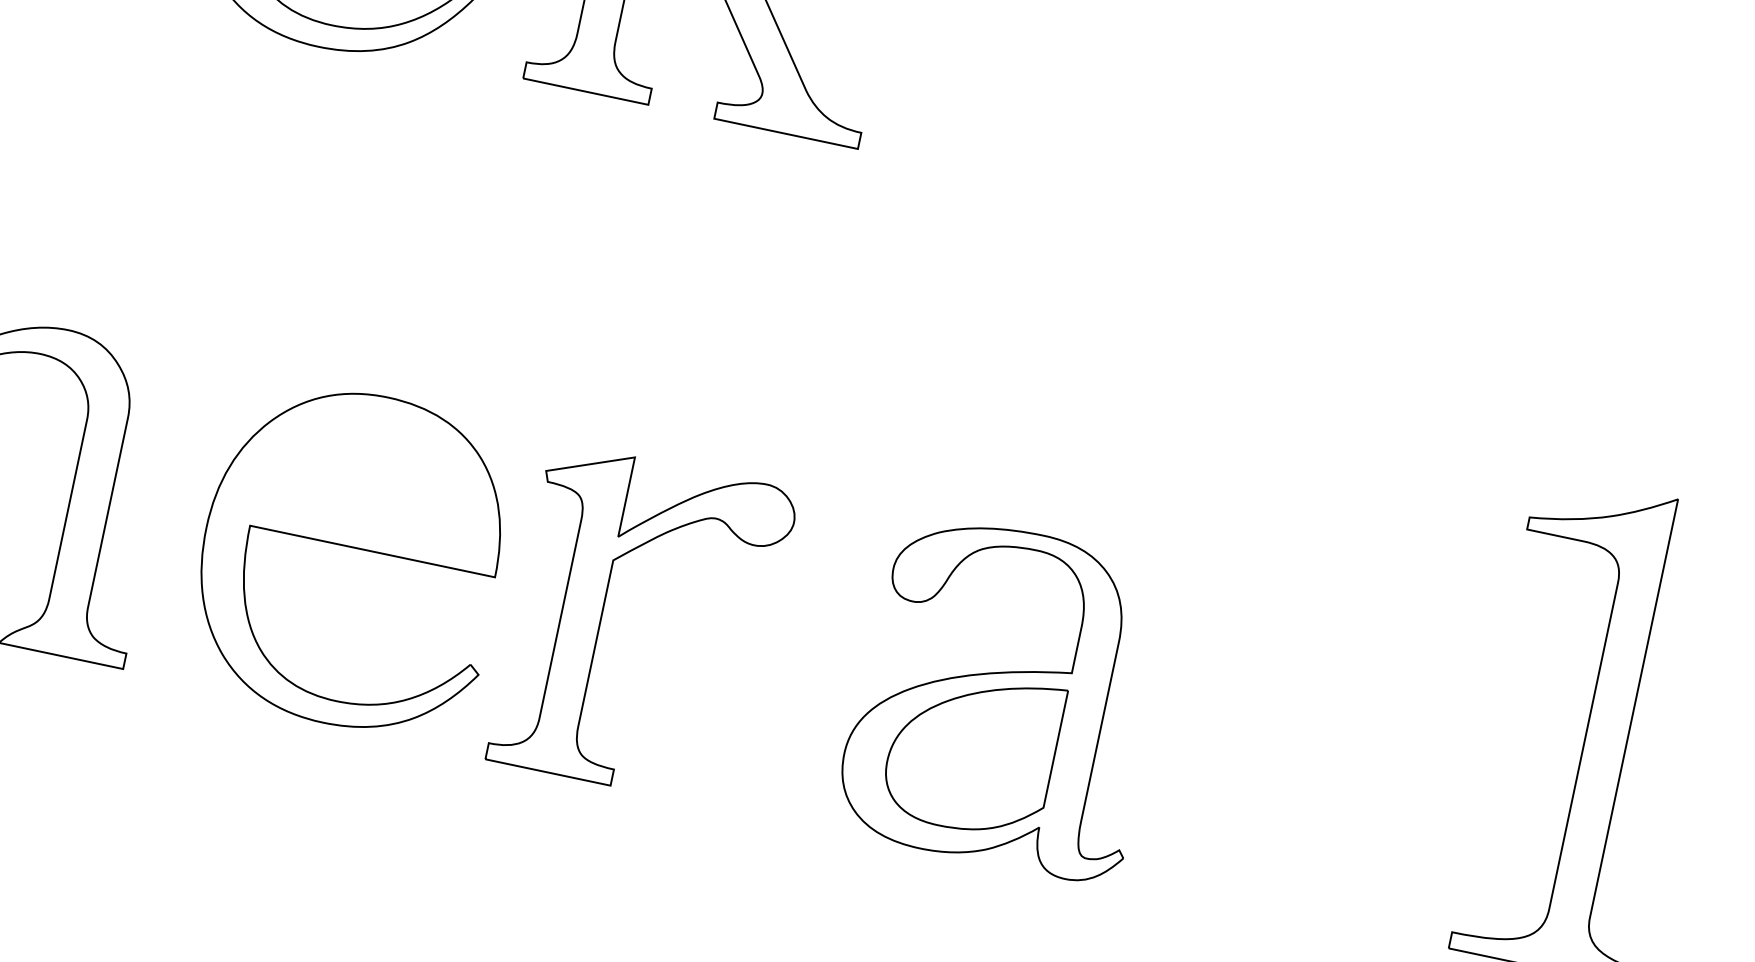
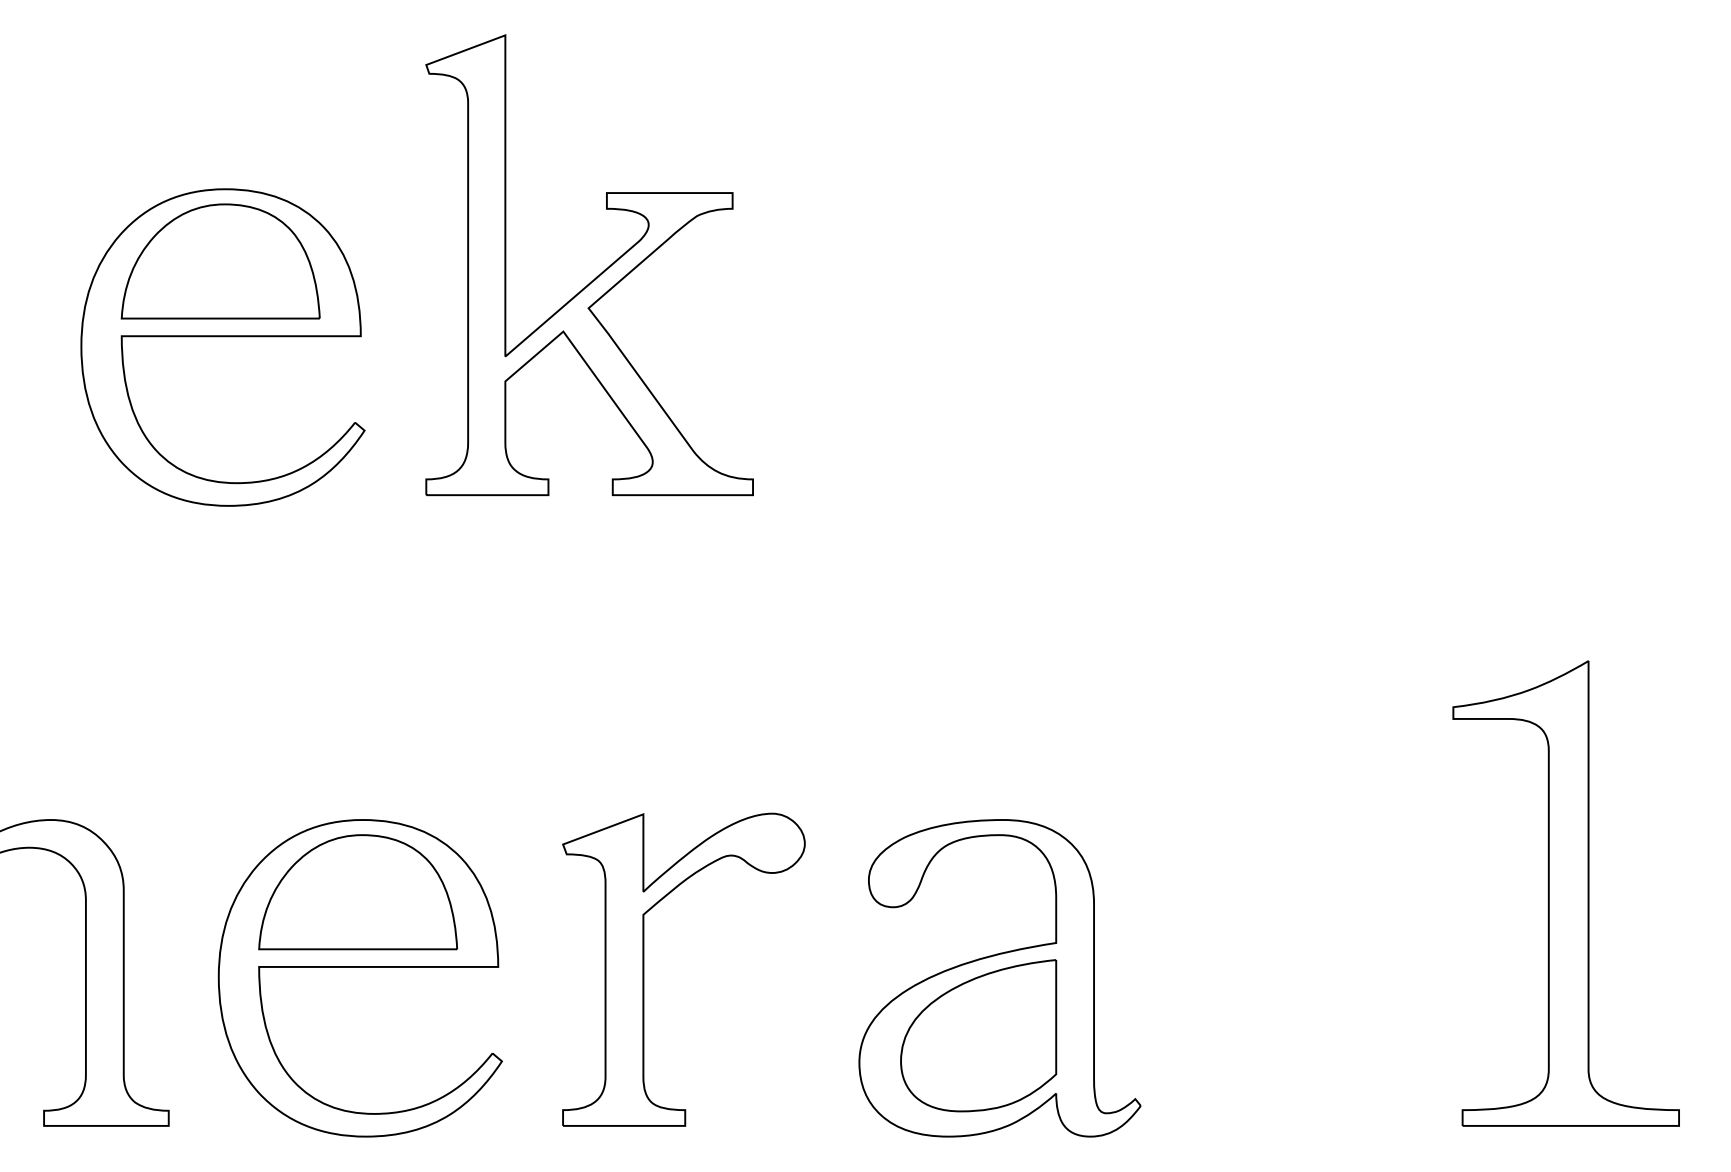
part: (367, 470) -> (358, 892), added
part: (602, 616) -> (644, 969), moved

